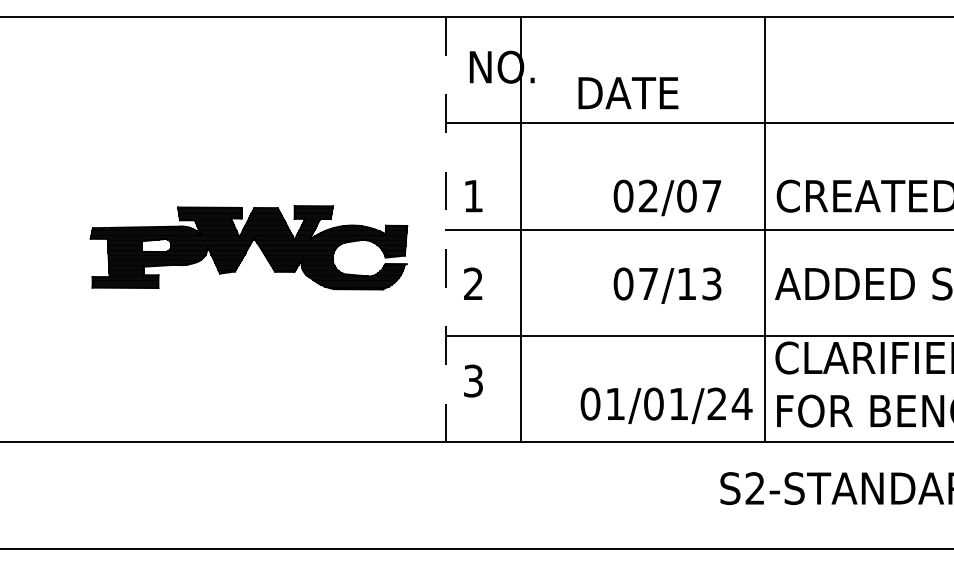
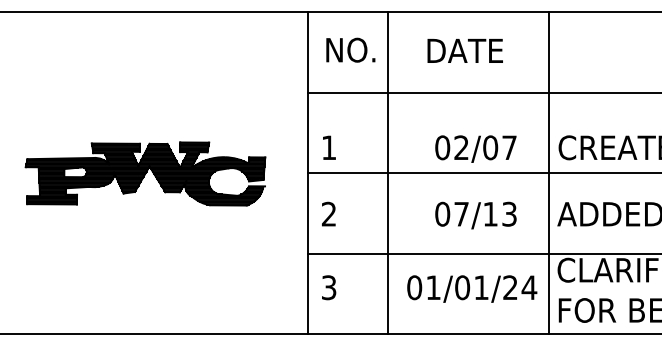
text: (628, 93) -> (465, 51), moved
line: (445, 229) -> (307, 173), dashed -> solid
line: (520, 229) -> (388, 173), moved
part: (248, 247) -> (145, 173), moved
text: (666, 405) -> (472, 288), moved

